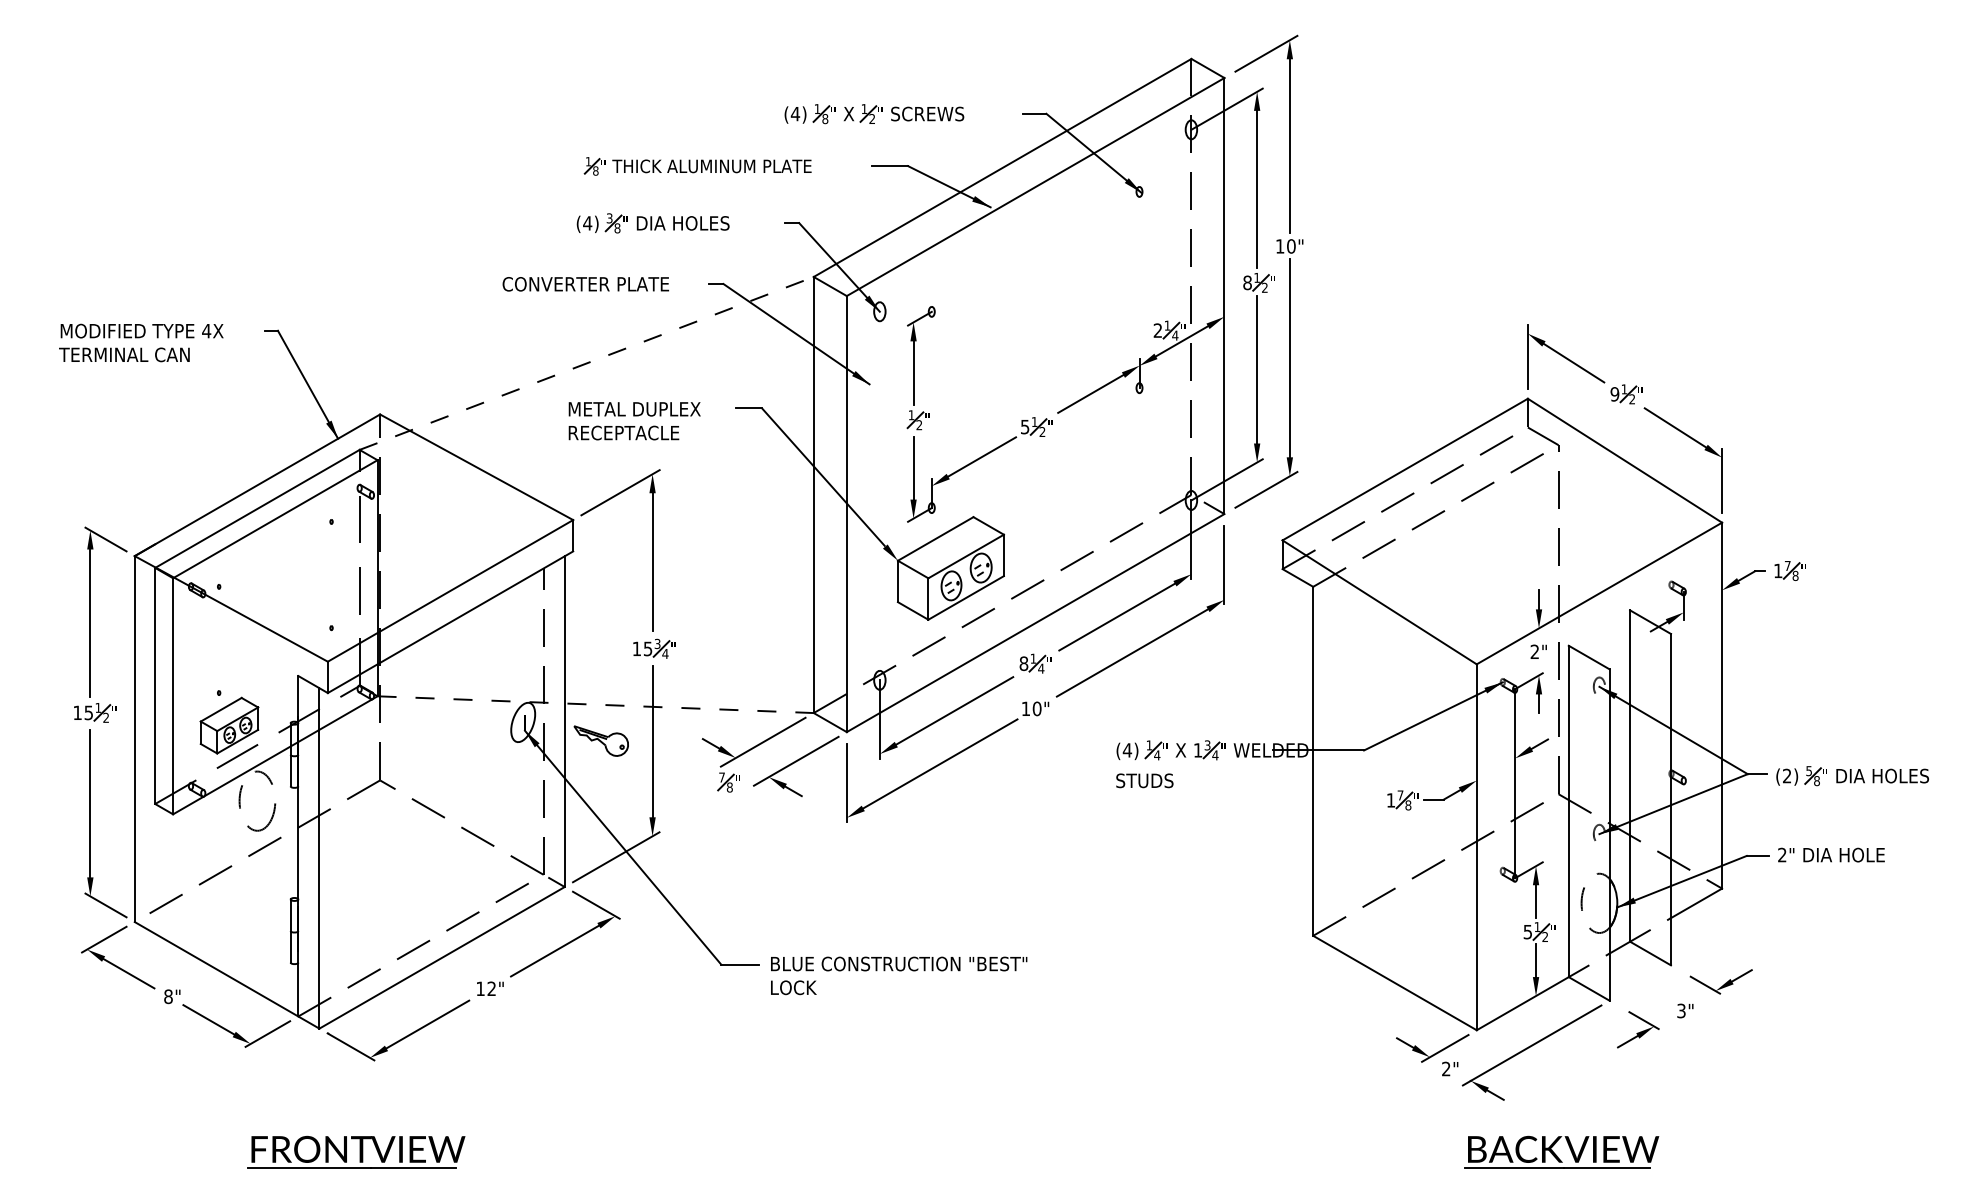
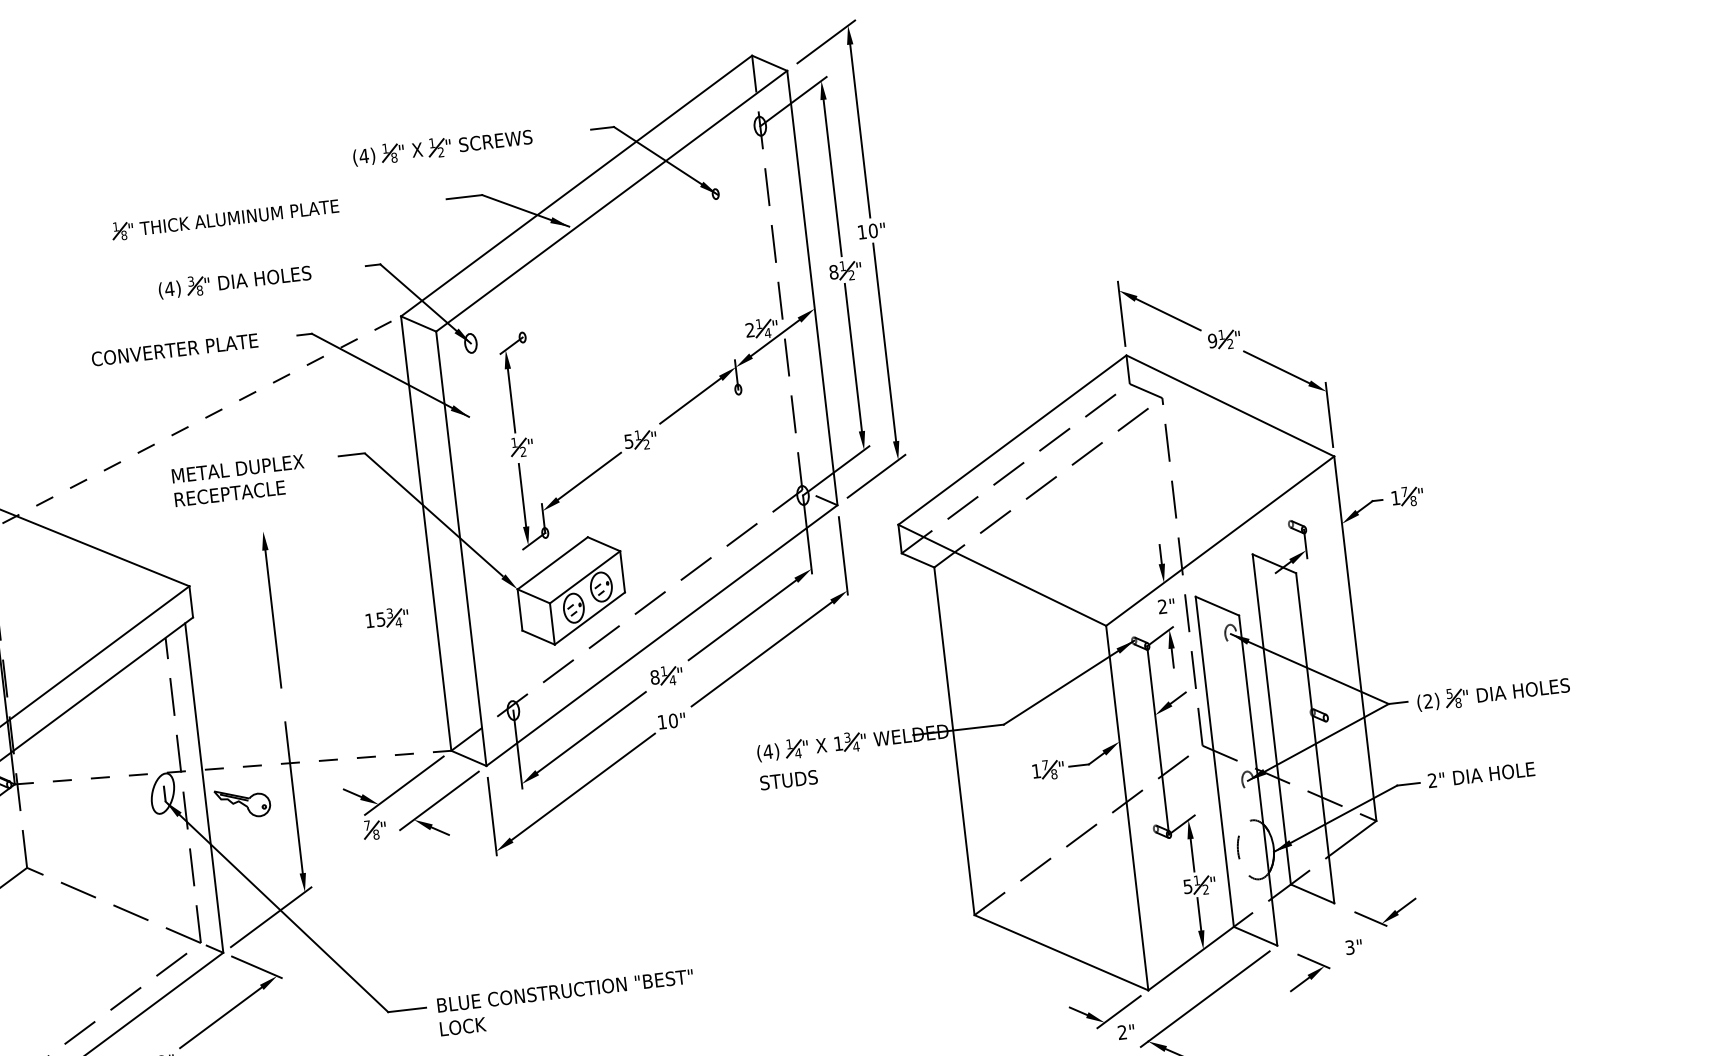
part: (697, 166) -> (225, 219), moved
line: (620, 492) -> (233, 553), removed
part: (654, 648) -> (387, 618), moved

